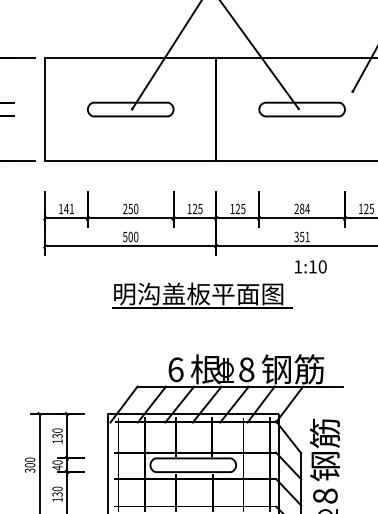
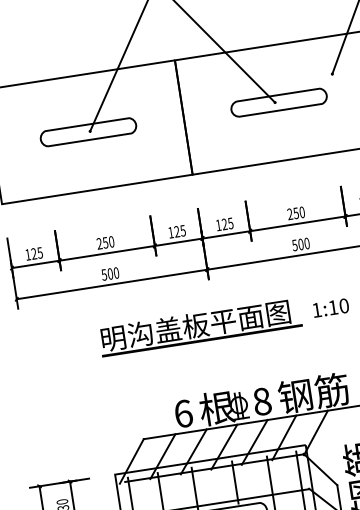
text: (69, 208) -> (37, 252), 141 -> 125
text: (304, 208) -> (298, 212), 284 -> 250
text: (301, 236) -> (300, 244), 351 -> 500
text: (310, 266) -> (330, 307), moved

